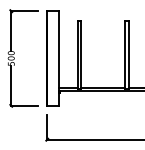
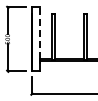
line: (58, 49) -> (39, 33), solid -> dashed

